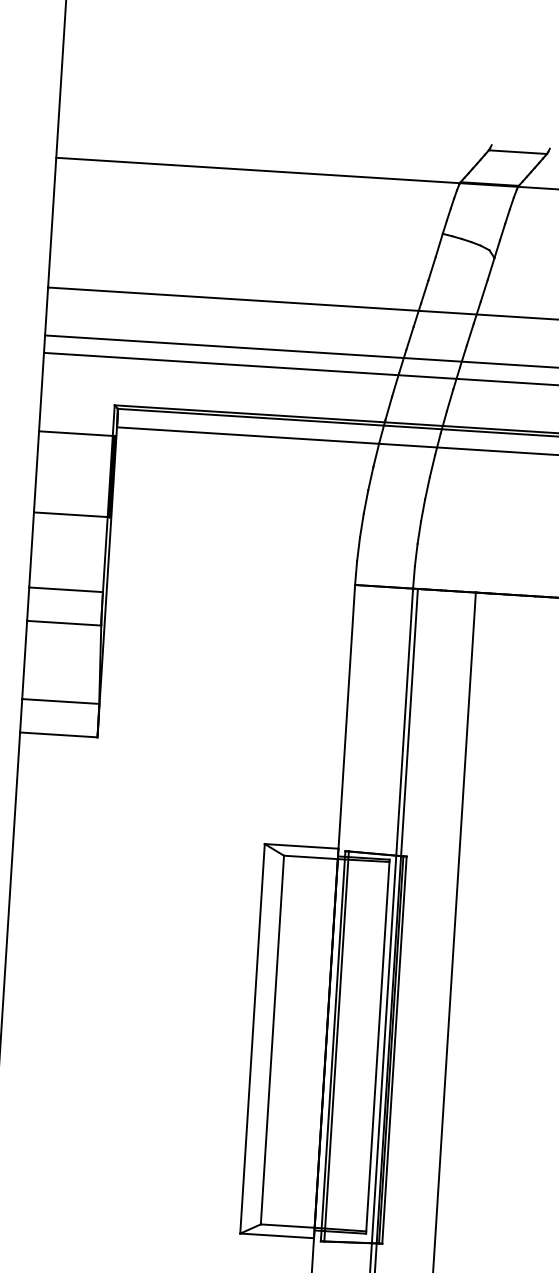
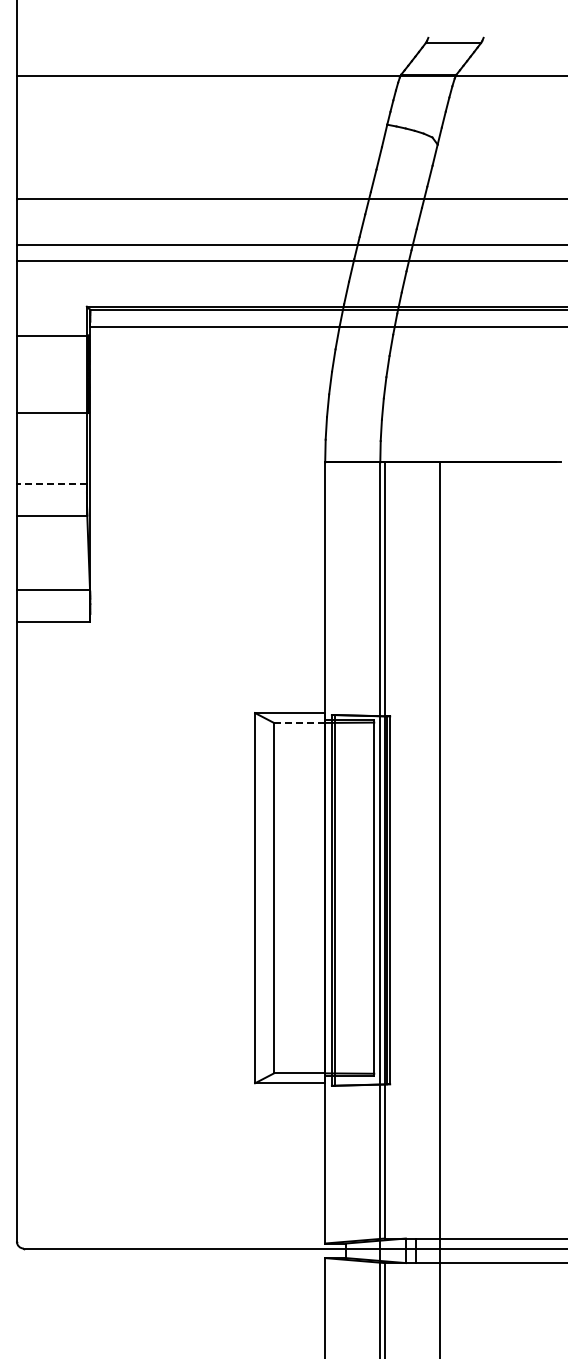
line: (65, 590) -> (51, 484), solid -> dashed
line: (310, 856) -> (299, 722), solid -> dashed

